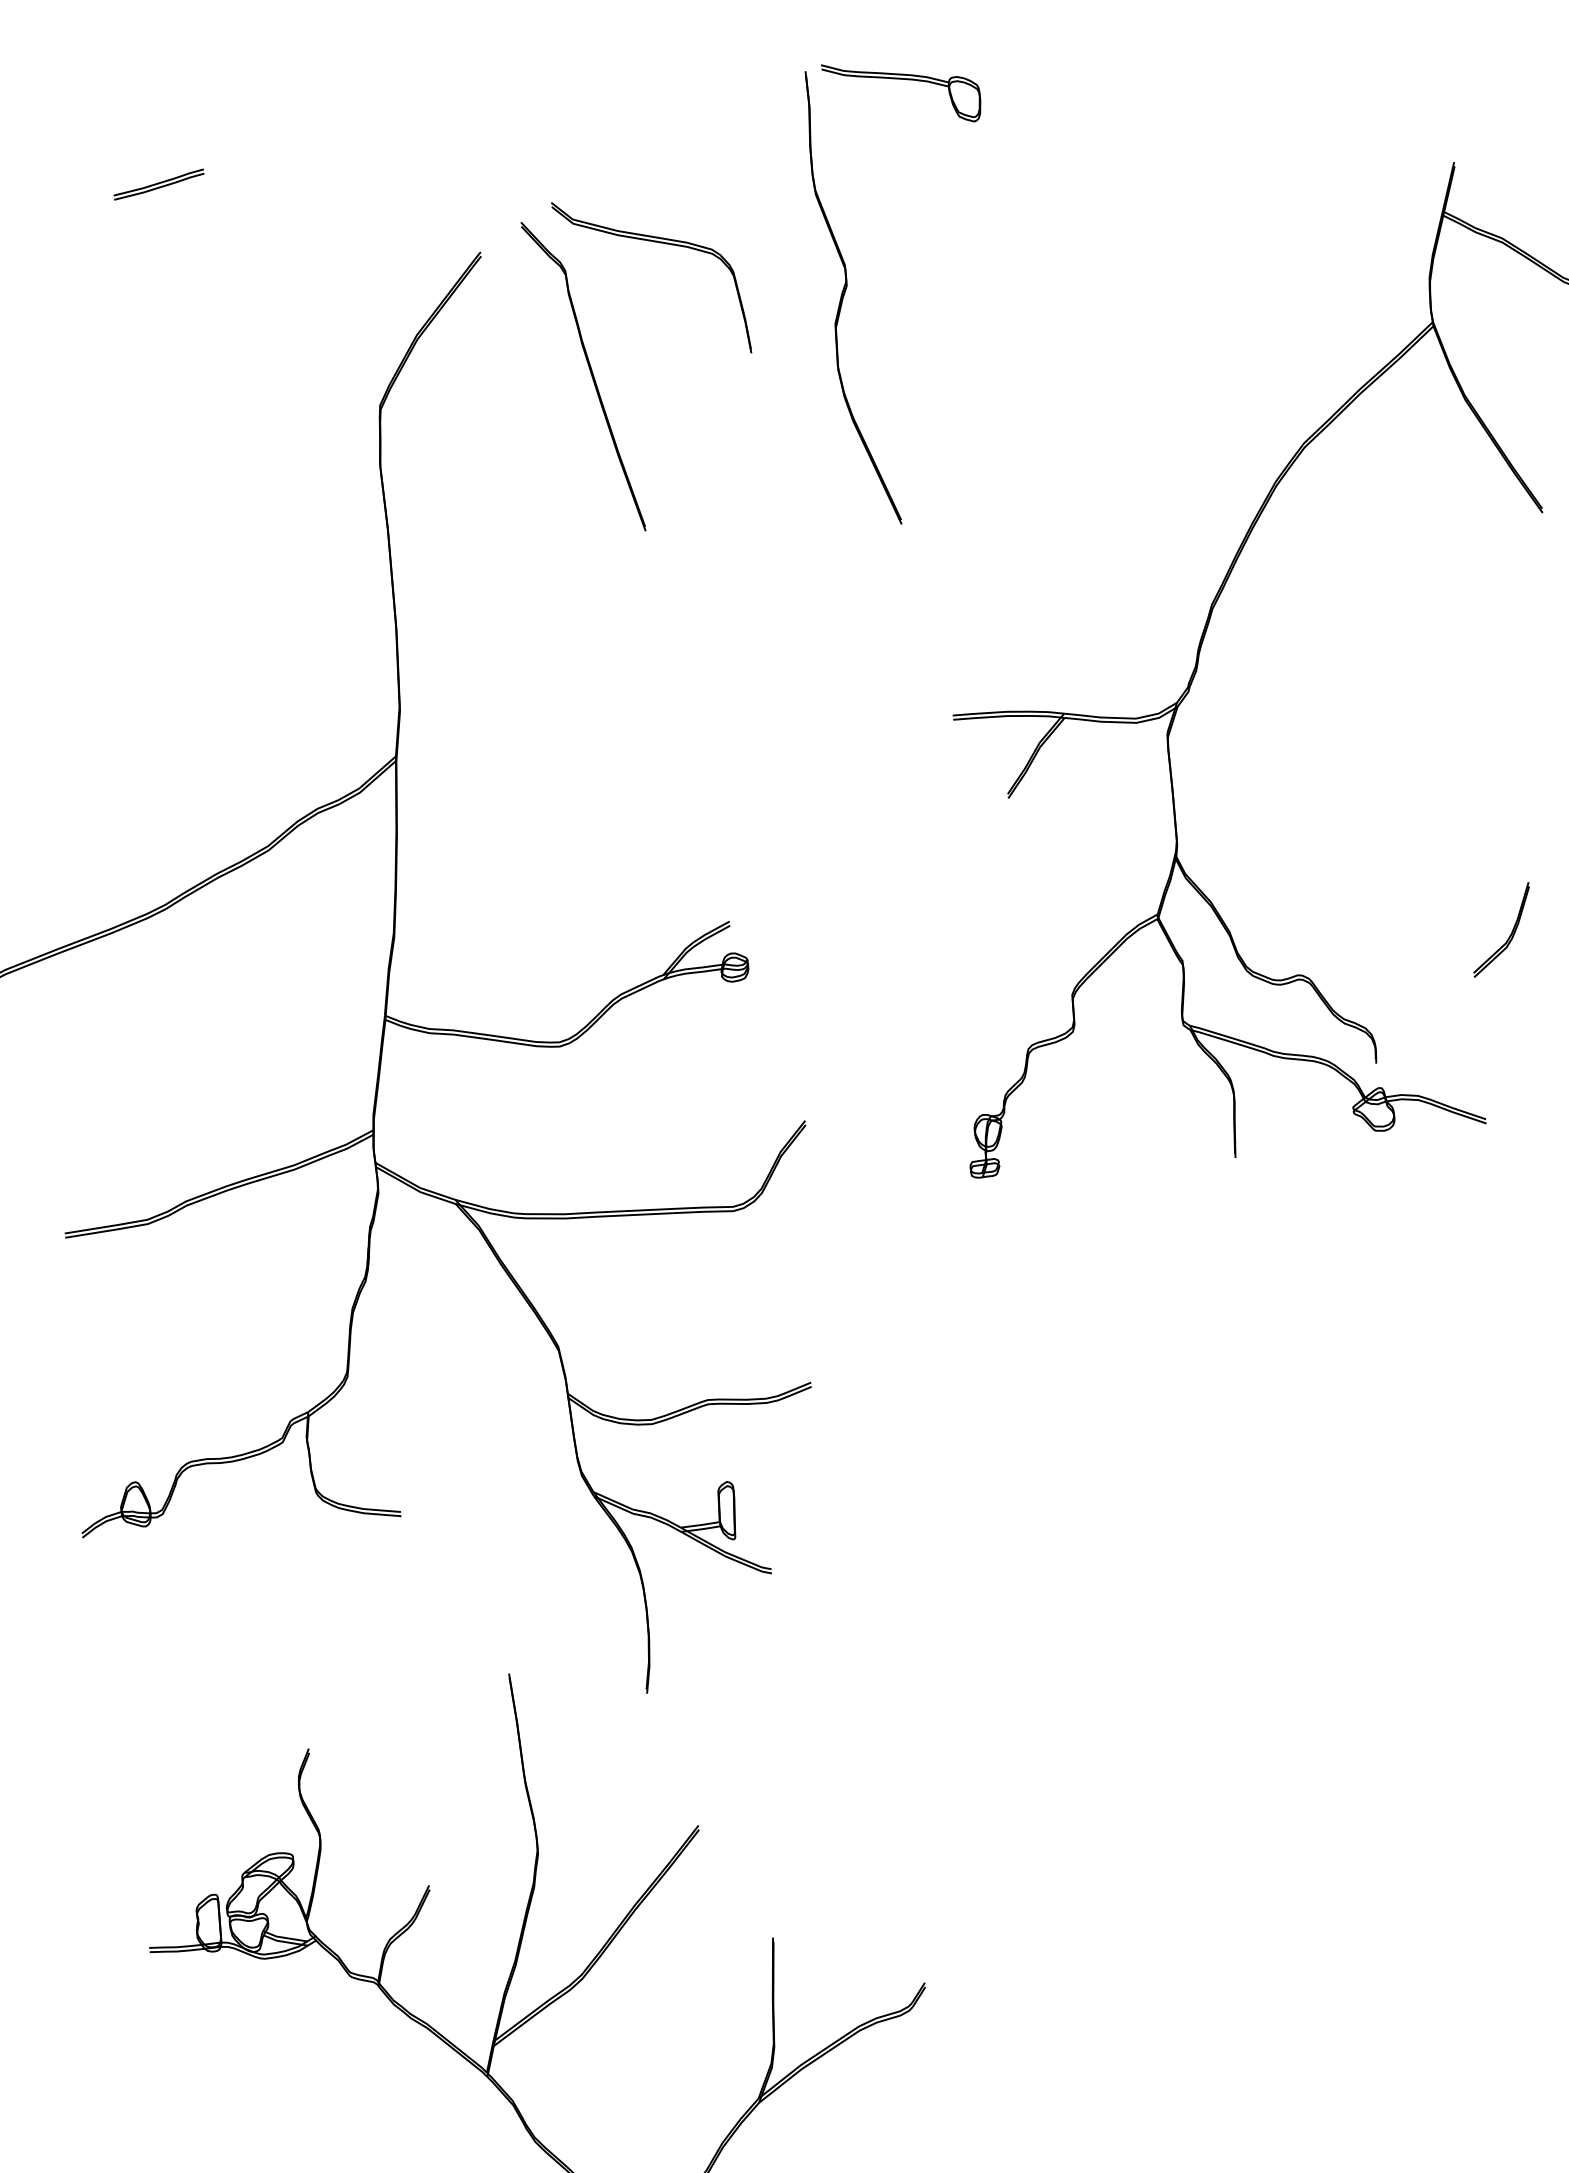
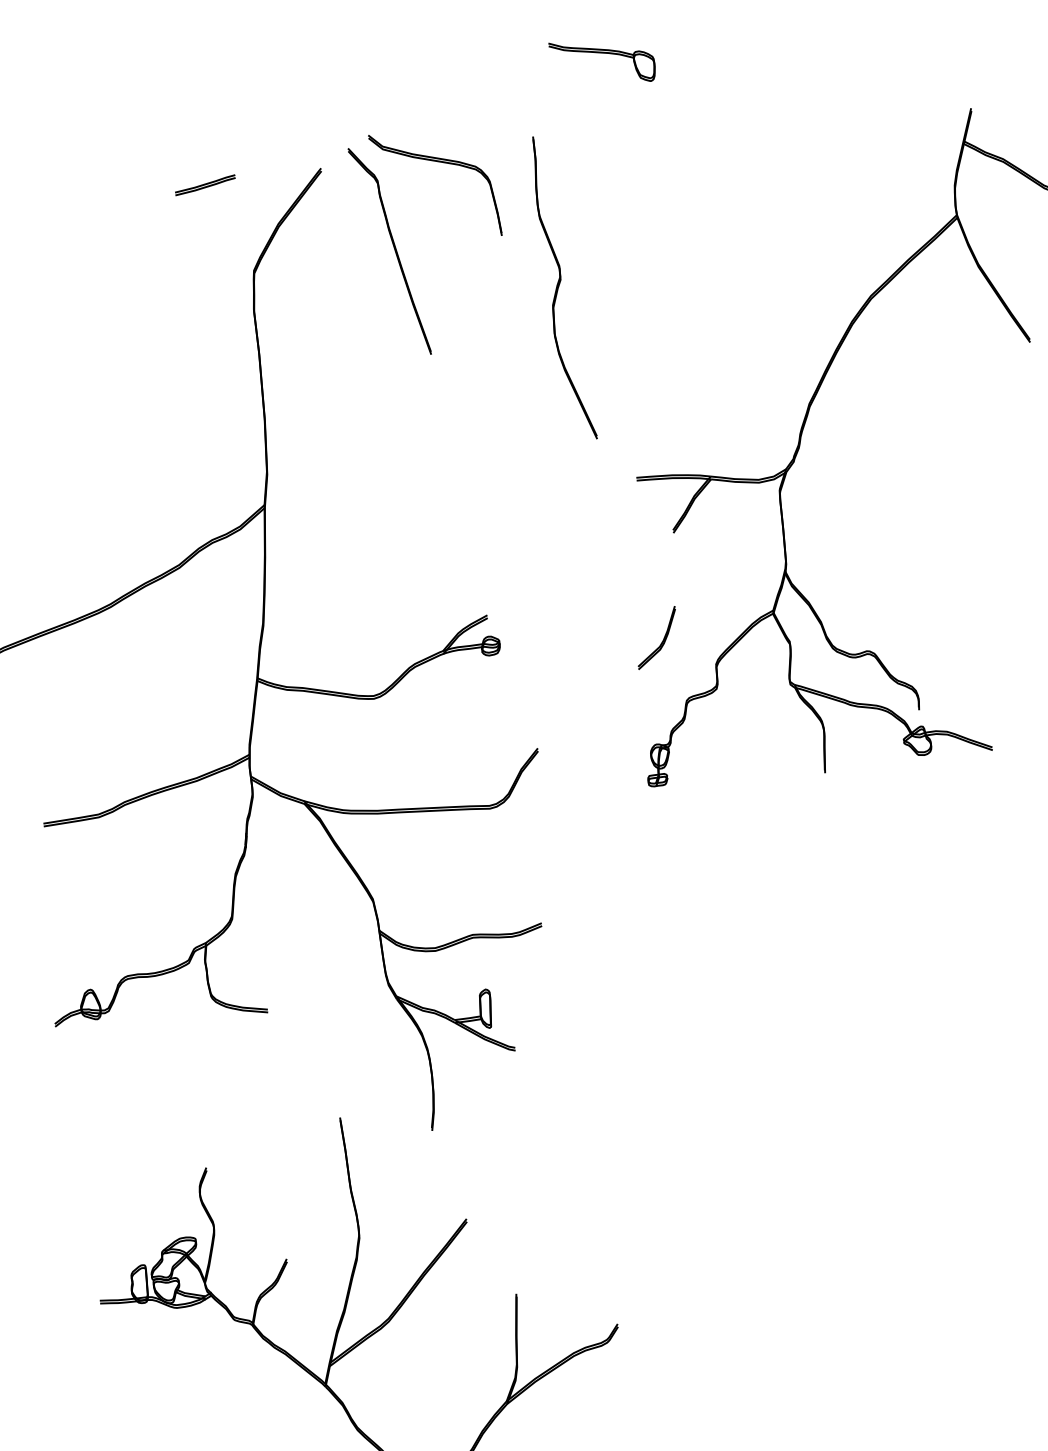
part: (159, 184) -> (205, 185), moved
part: (852, 297) -> (564, 287), moved
part: (1510, 933) -> (662, 640), moved

